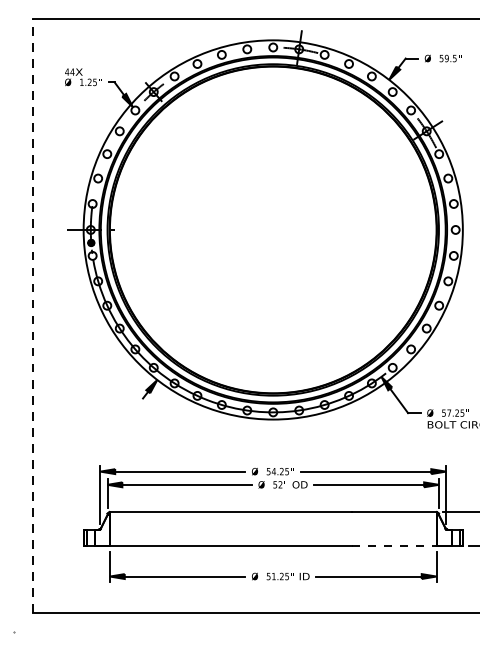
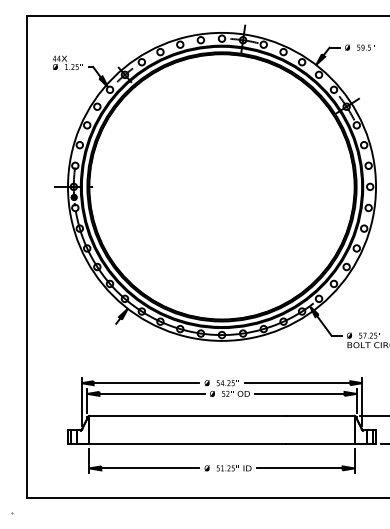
line: (32, 315) -> (26, 256), dashed -> solid
line: (394, 545) -> (320, 443), dashed -> solid

